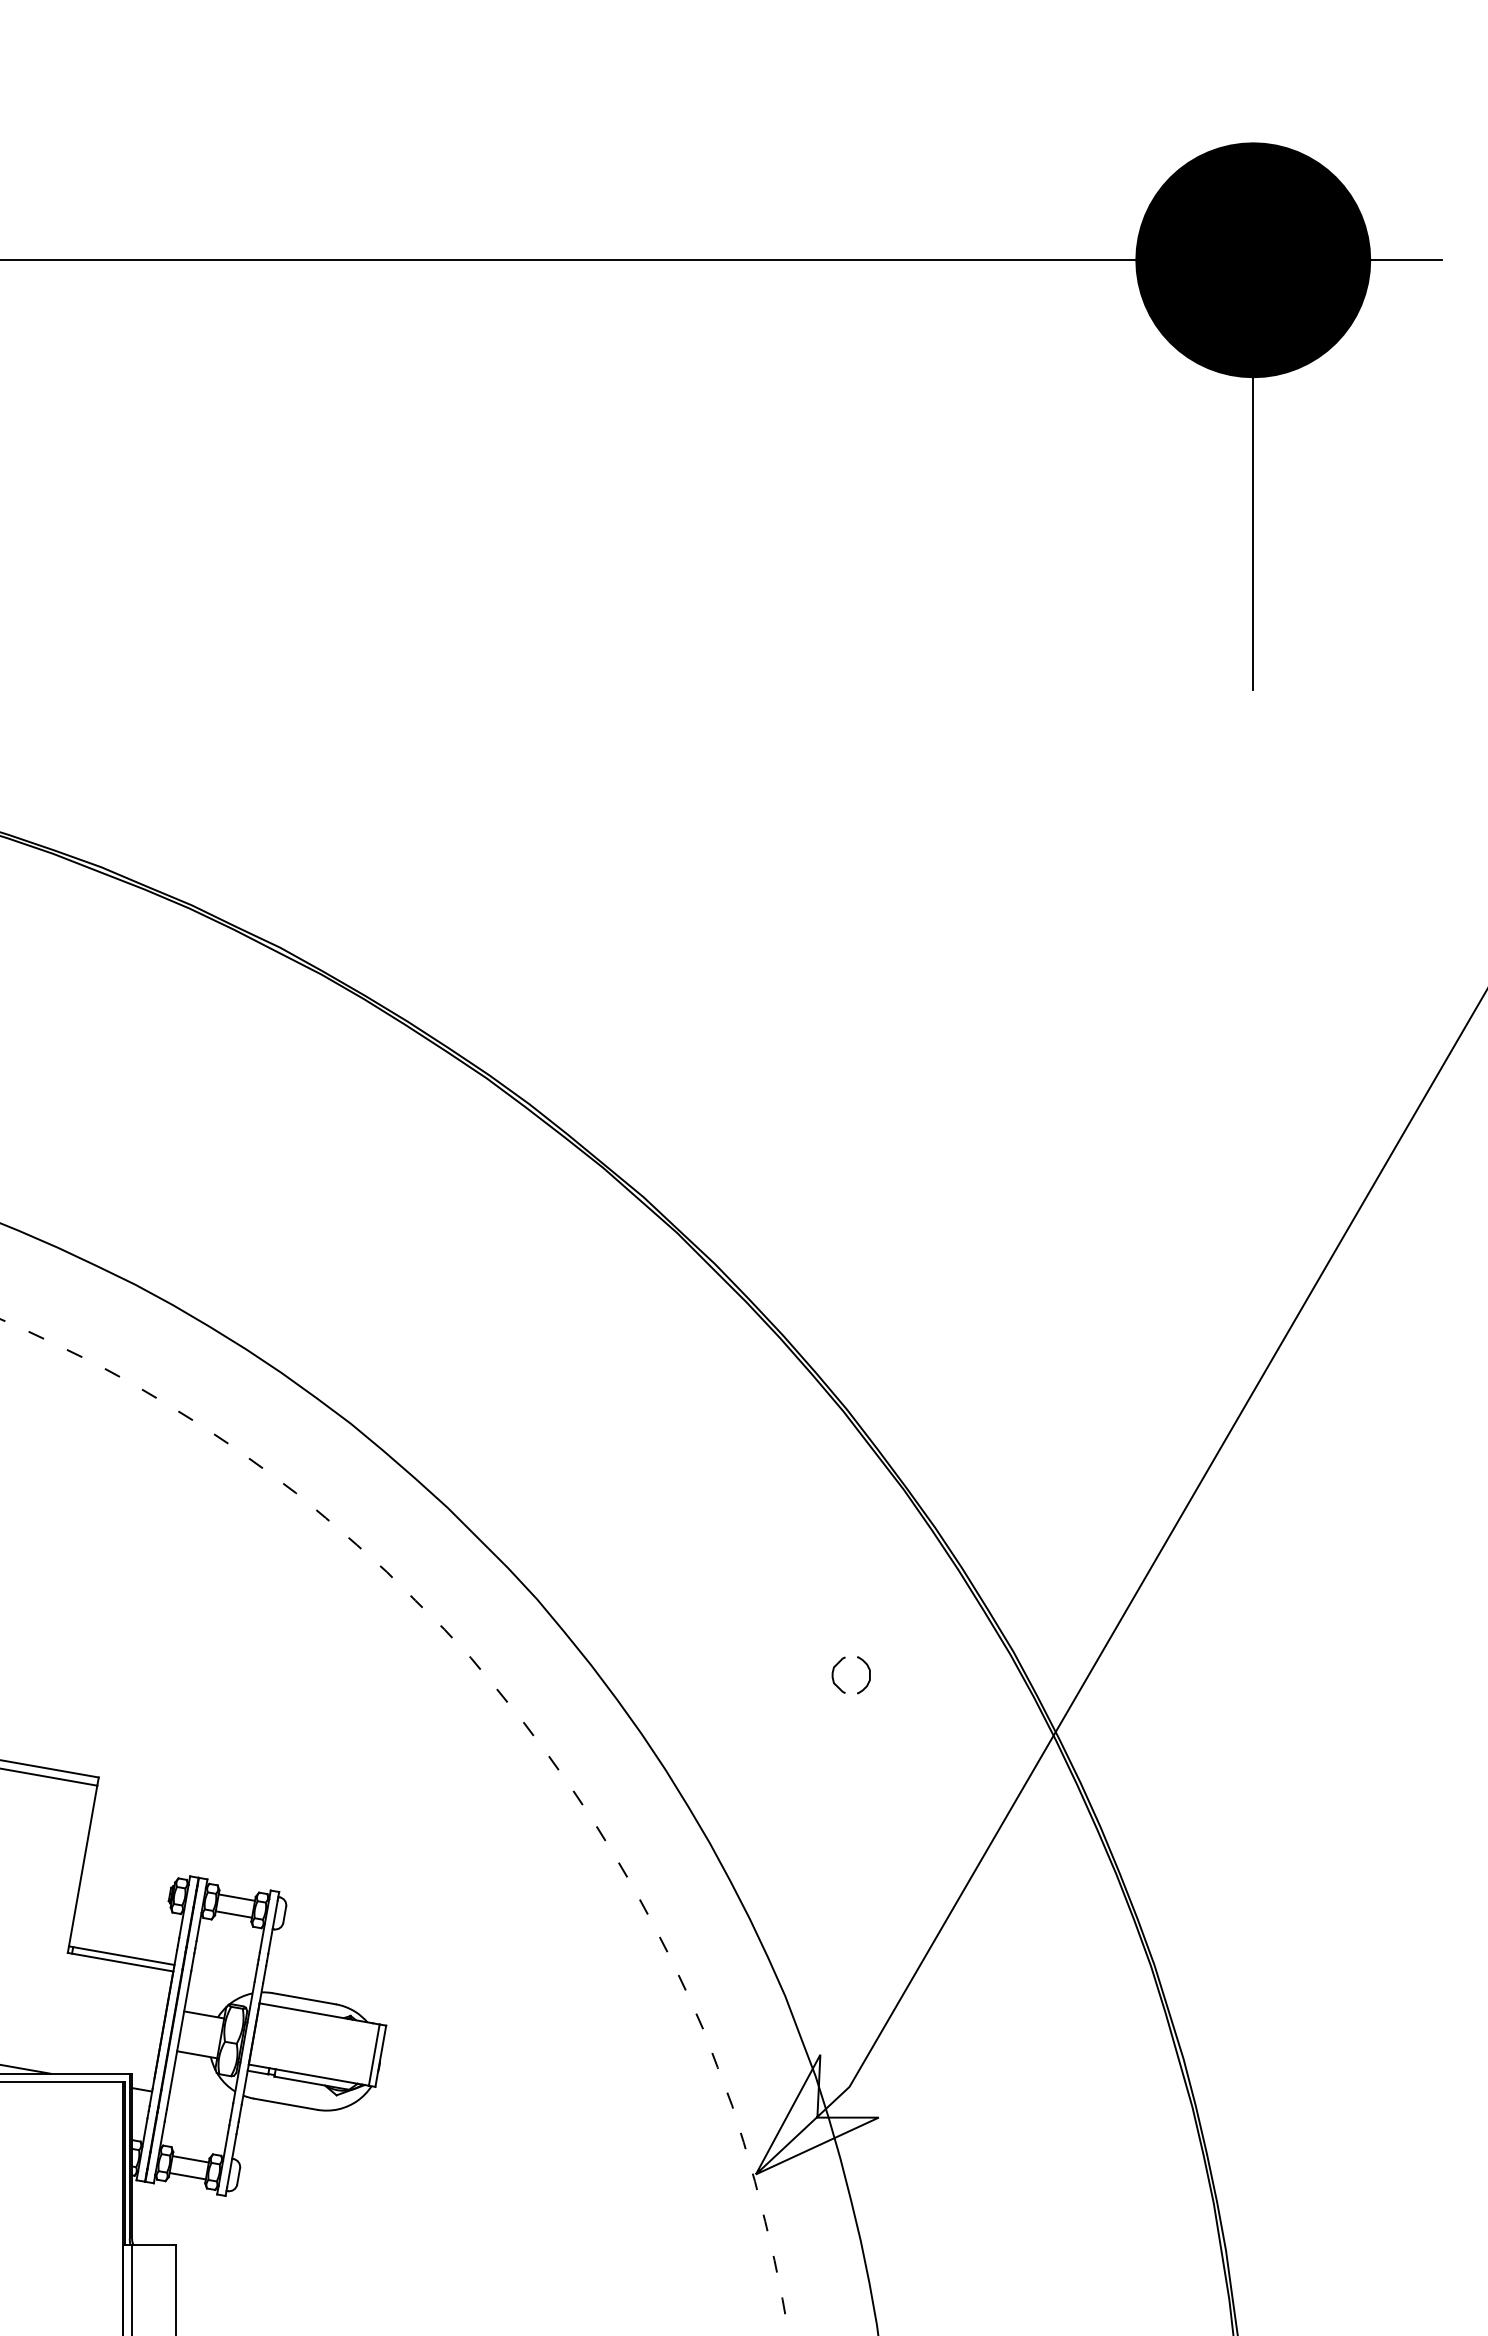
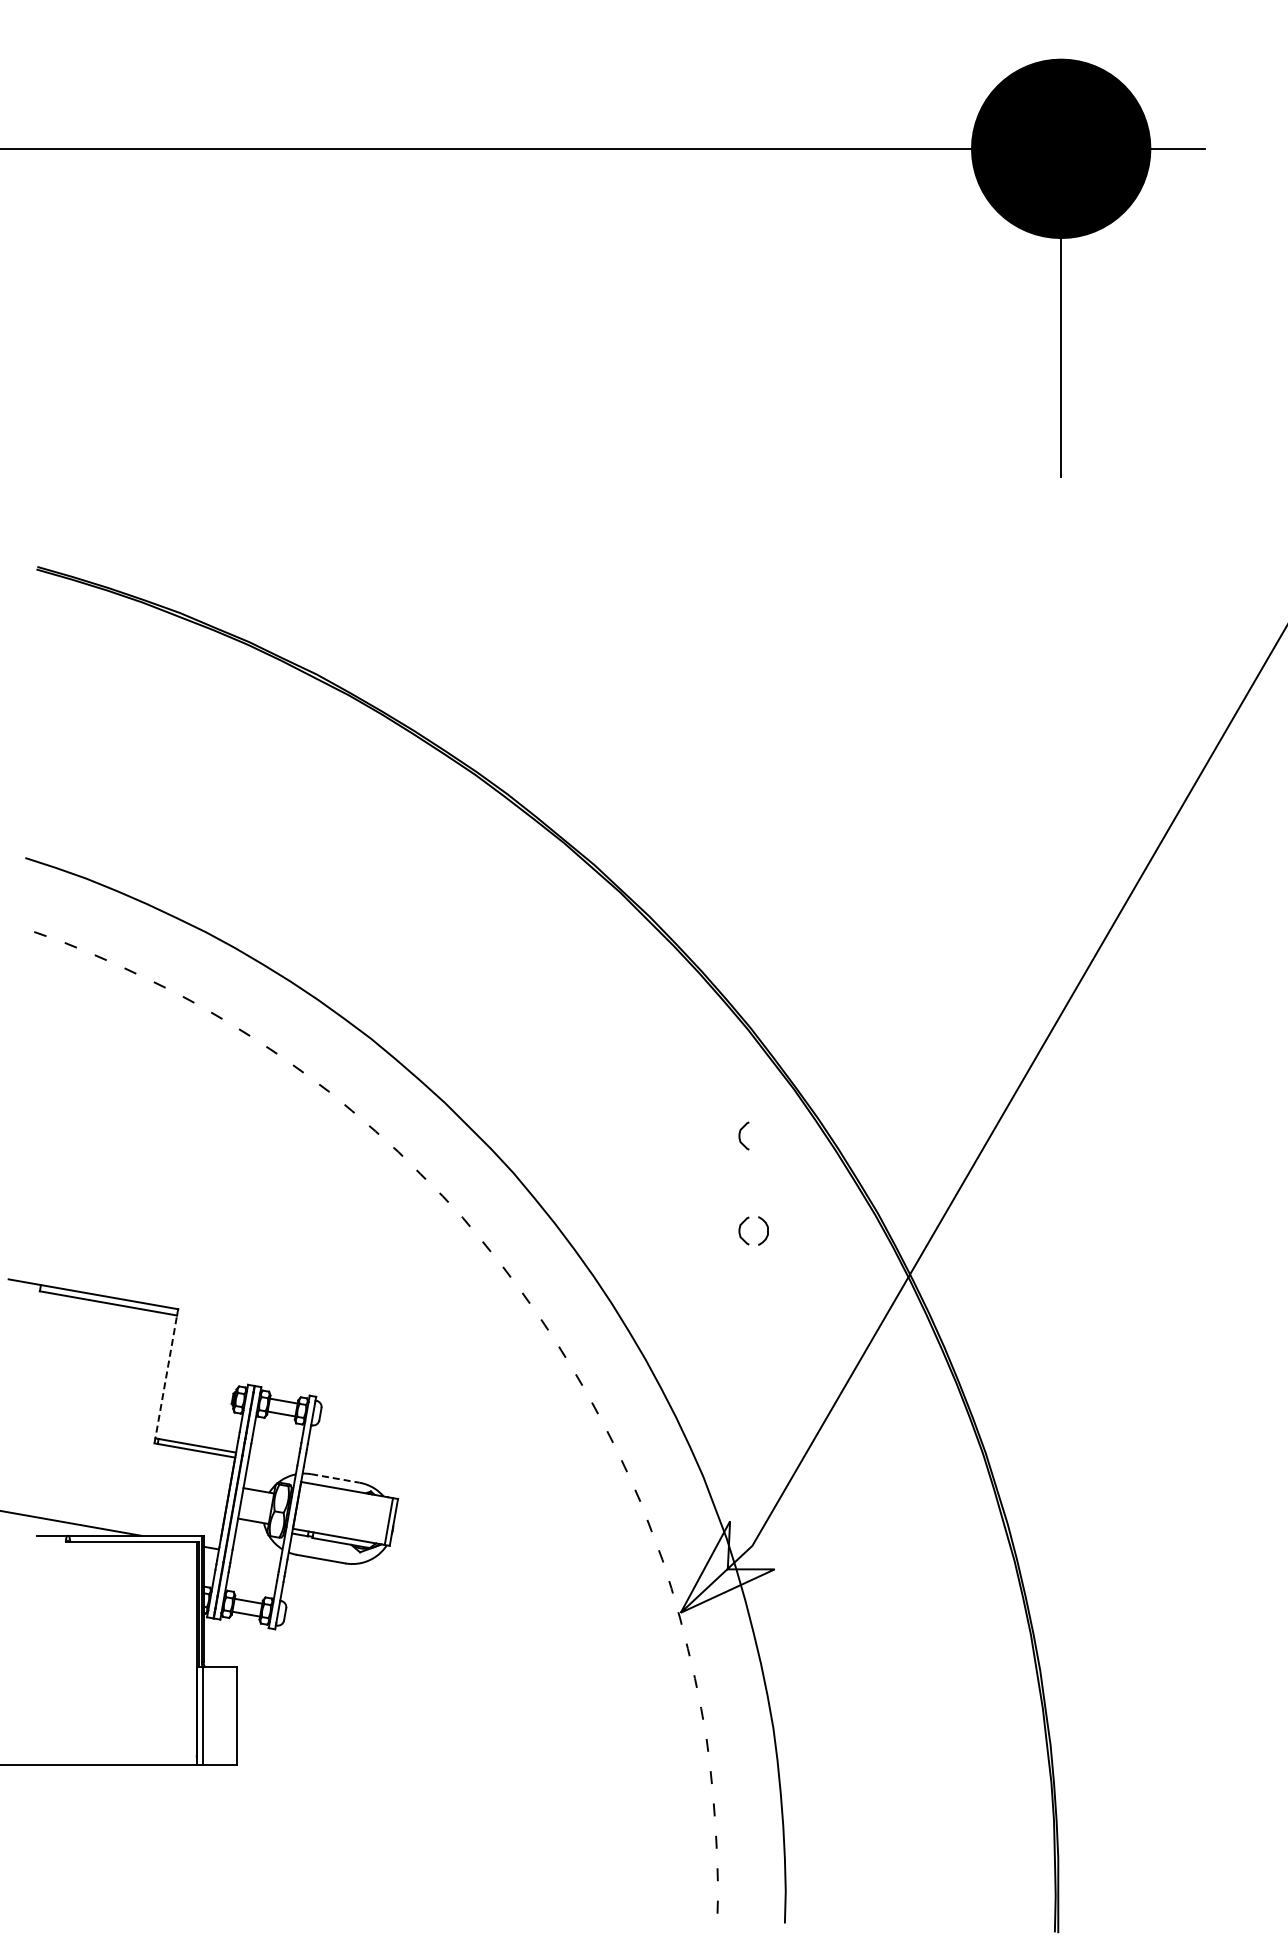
curve: (833, 1550) -> (740, 1135), added
line: (82, 1869) -> (165, 1379), solid -> dashed
line: (304, 1998) -> (335, 1478), solid -> dashed

